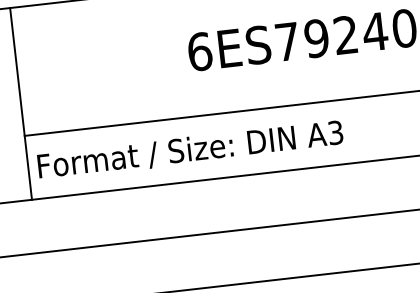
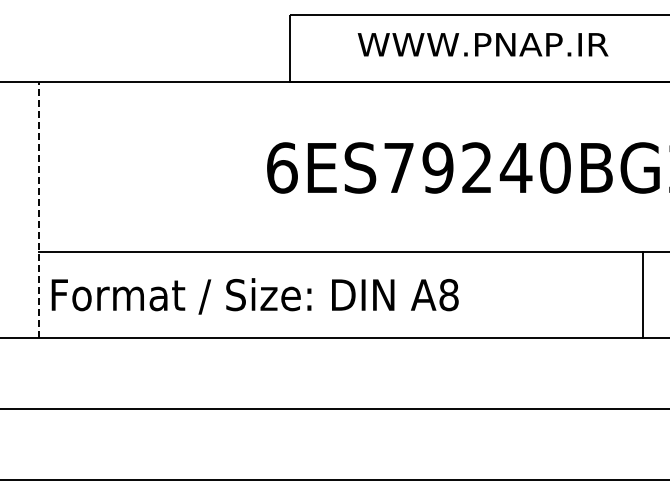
line: (20, 103) -> (38, 209), solid -> dashed
text: (335, 133) -> (448, 295), A3 -> A8

